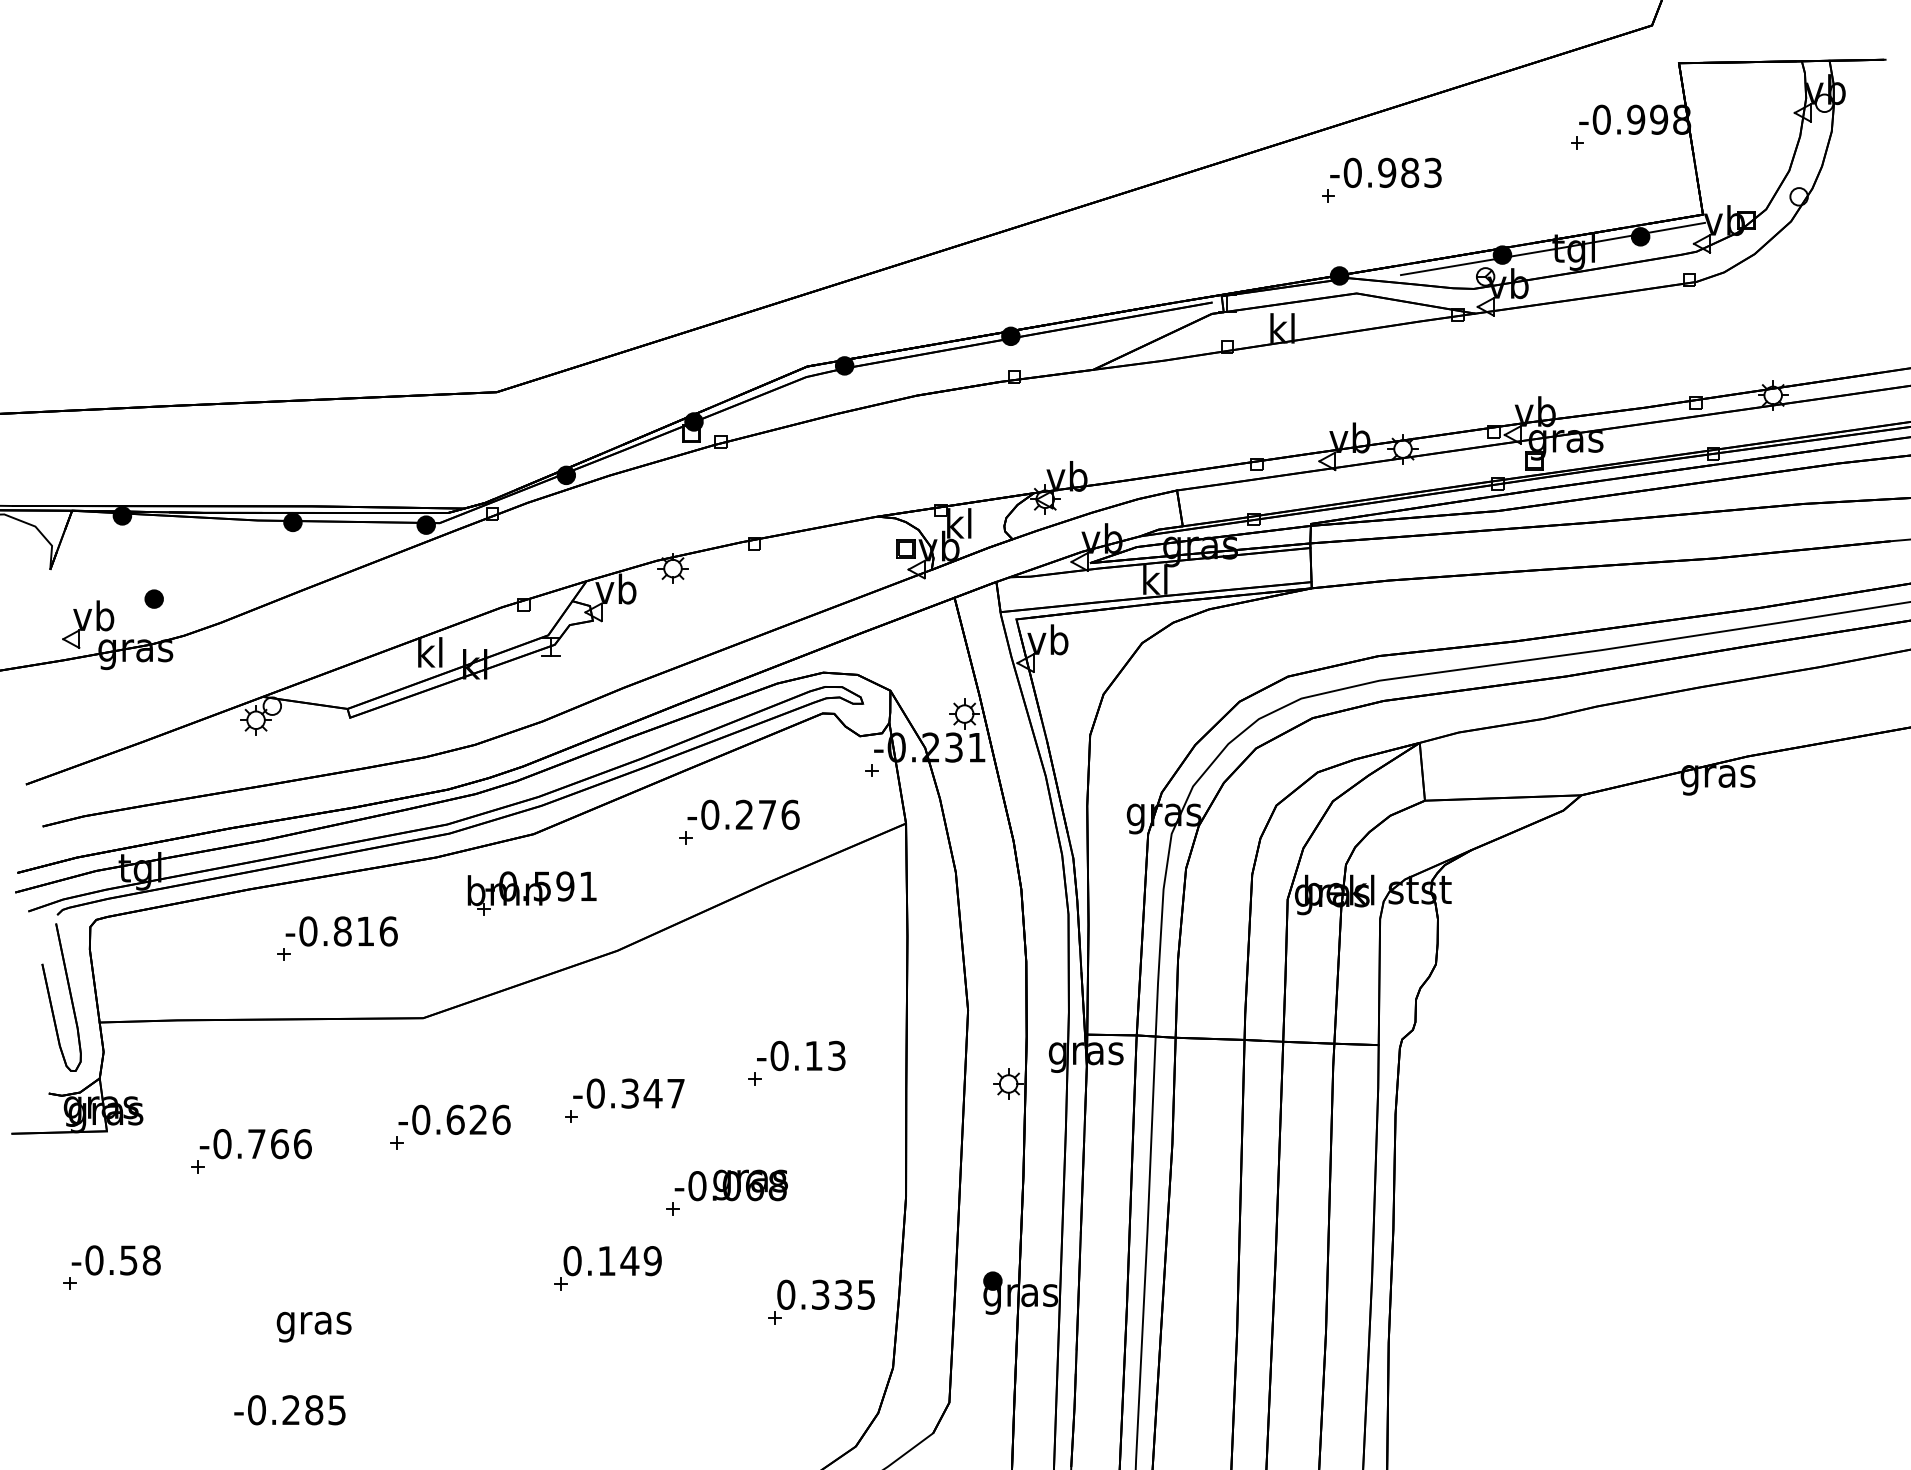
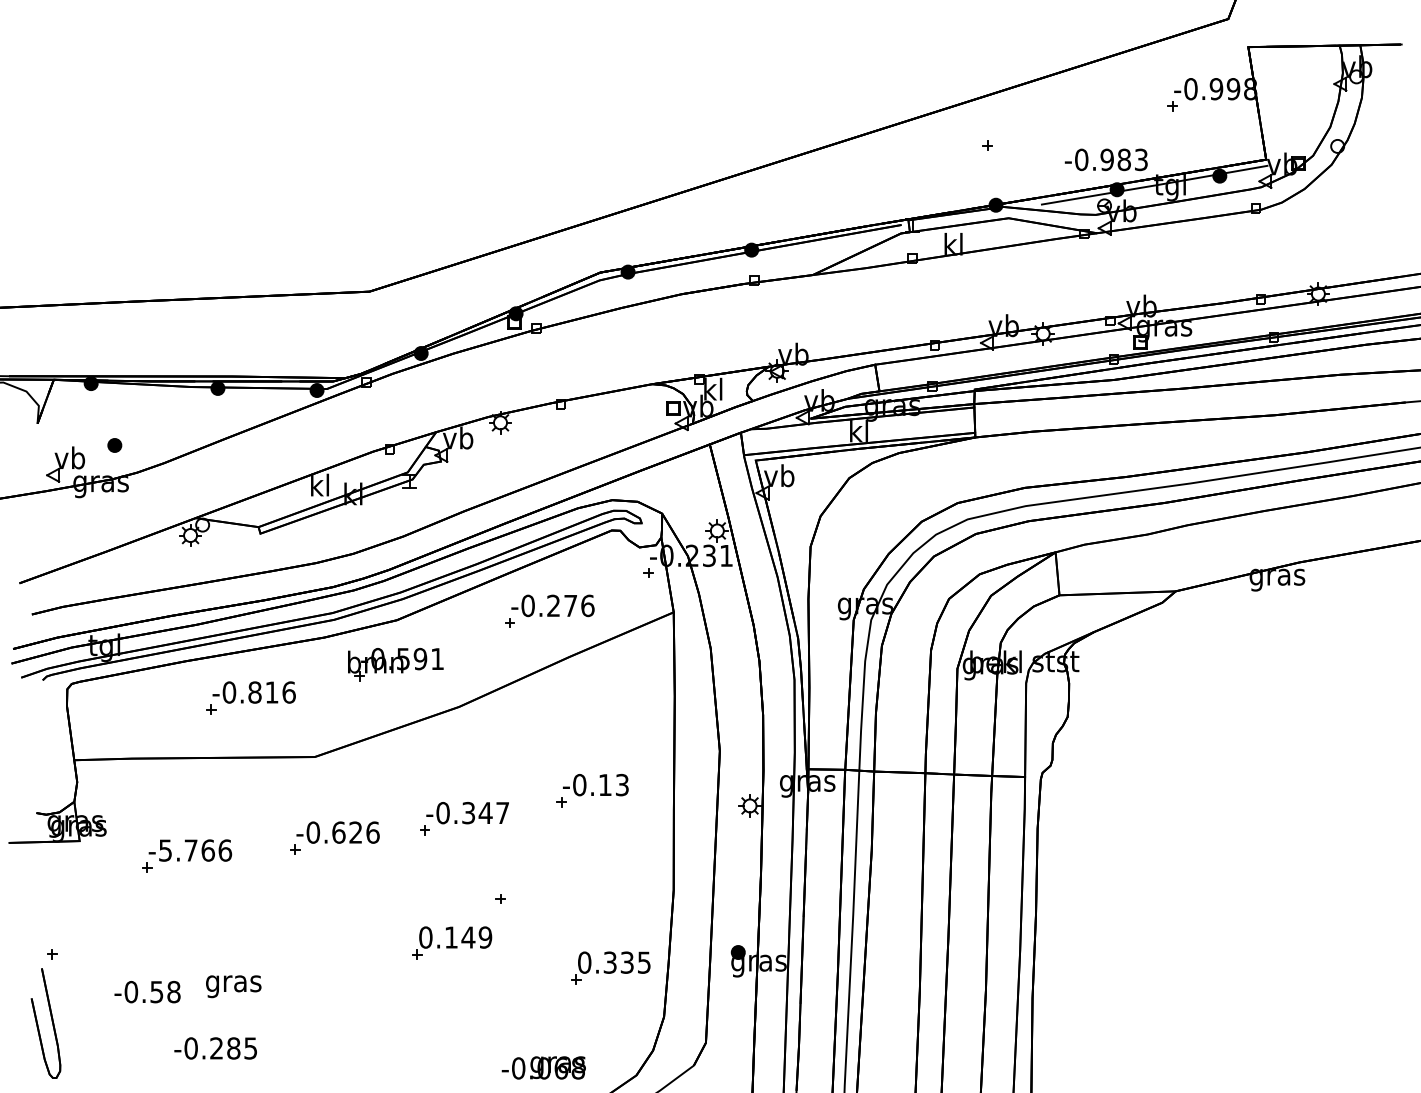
text: (1385, 172) -> (1105, 159), moved
part: (69, 995) -> (51, 1021), moved
text: (222, 1144) -> (165, 850), -0.766 -> -5.766
text: (730, 1185) -> (543, 1067), moved
text: (115, 1260) -> (147, 992), moved

